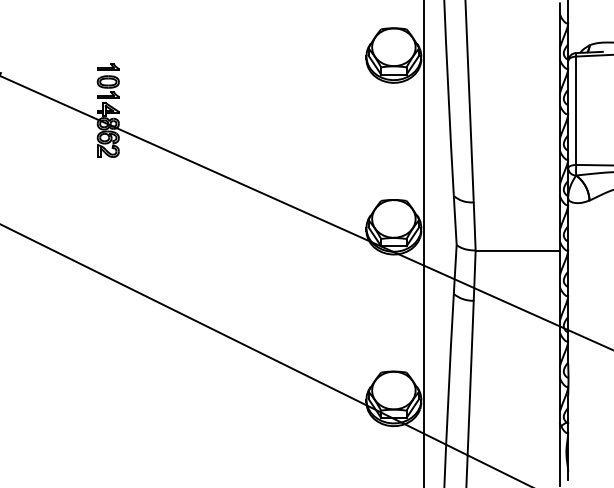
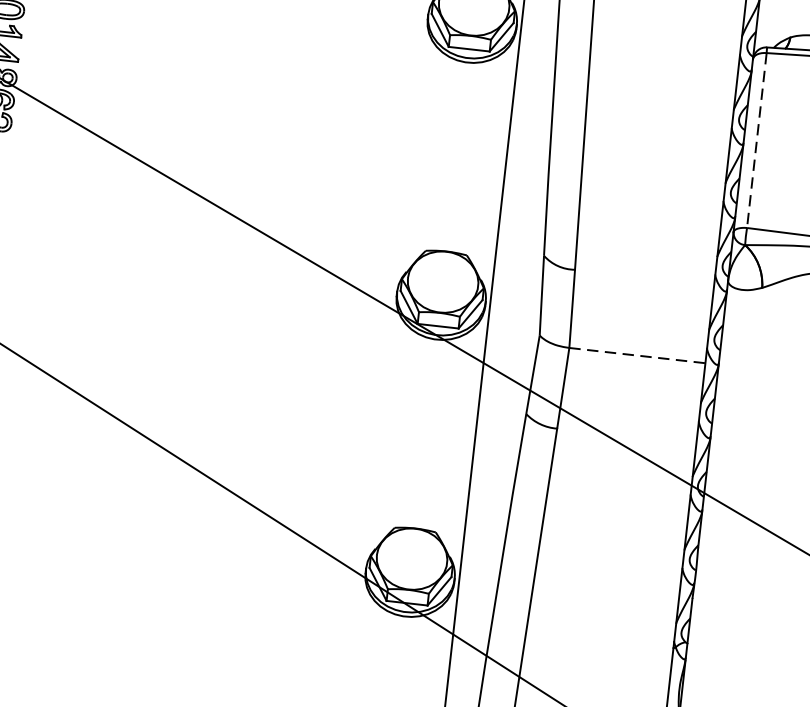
line: (576, 111) -> (757, 141), solid -> dashed
line: (518, 250) -> (638, 355), solid -> dashed

